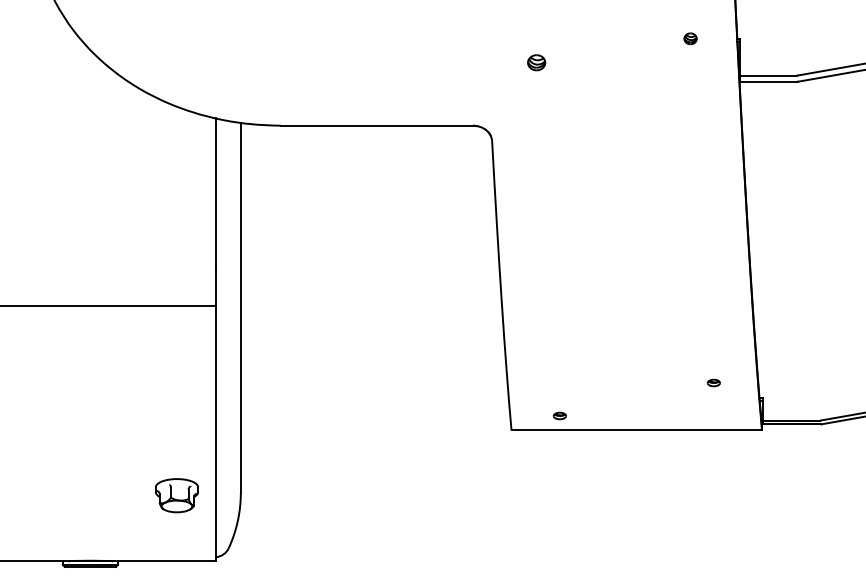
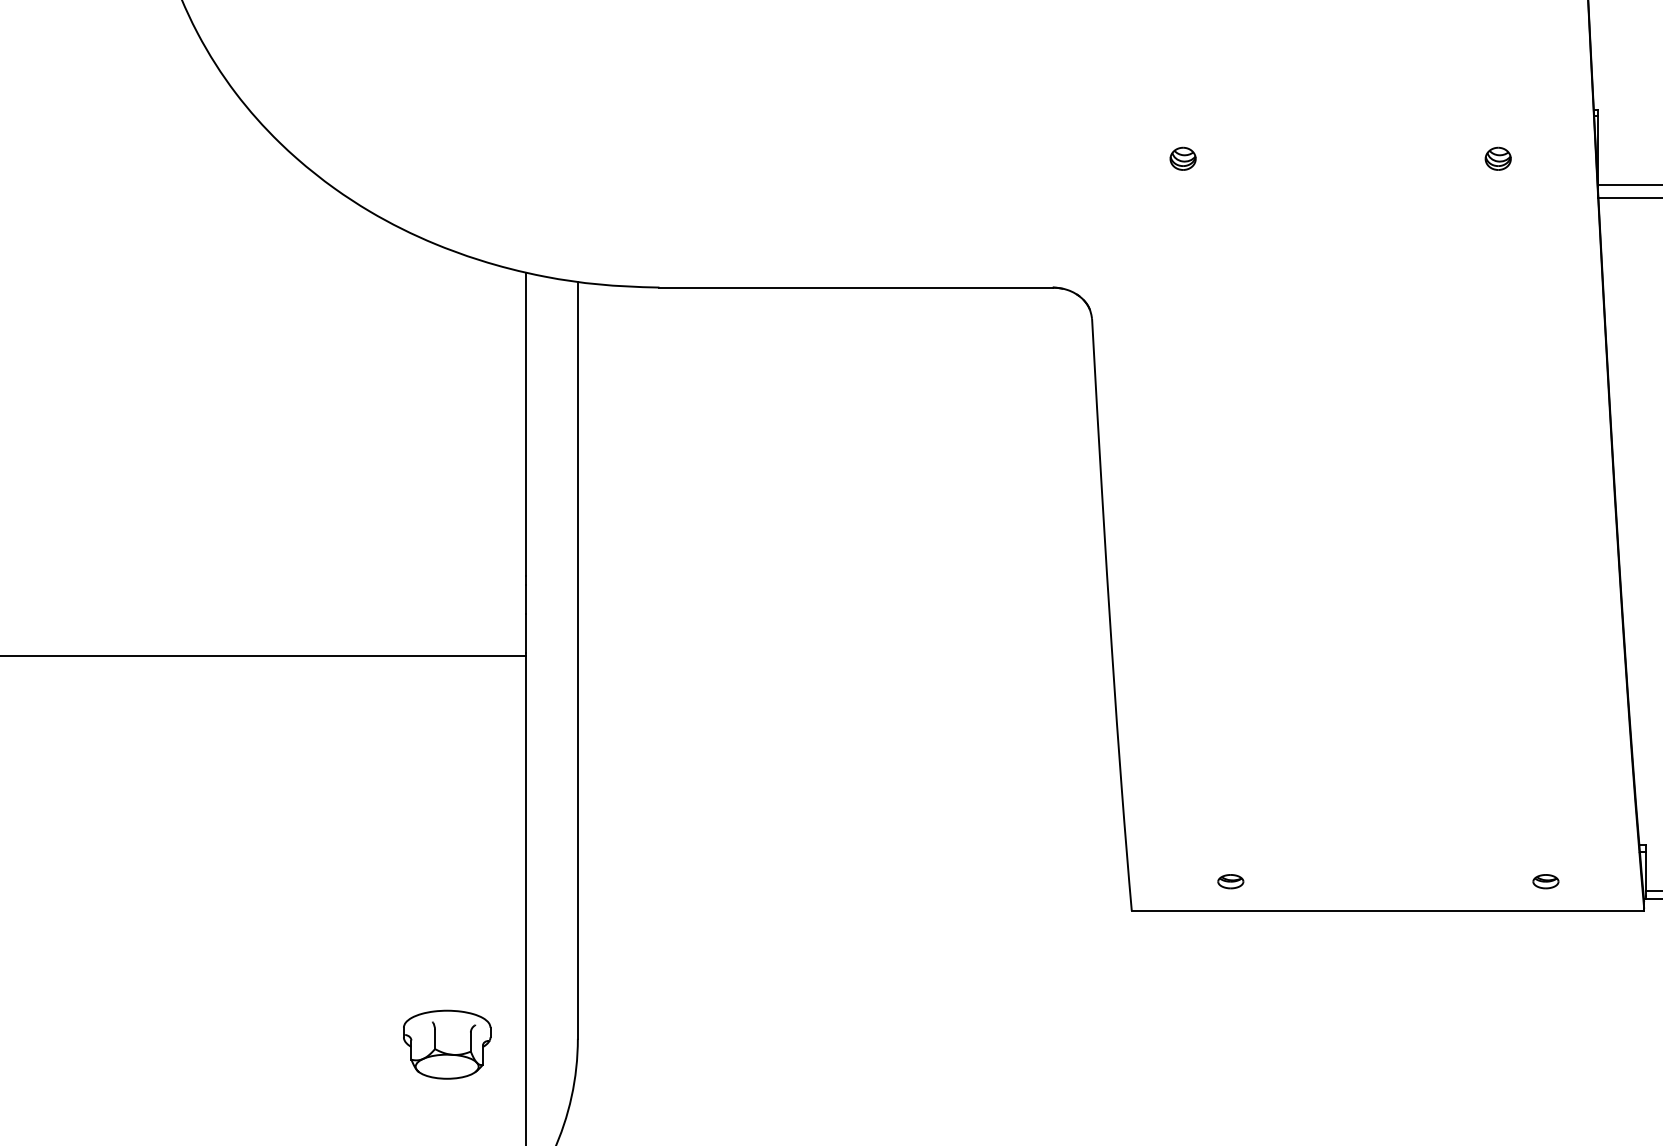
part: (690, 38) -> (1498, 158), moved
part: (536, 62) -> (1182, 158), size x0.71
part: (713, 382) -> (1545, 880), moved

